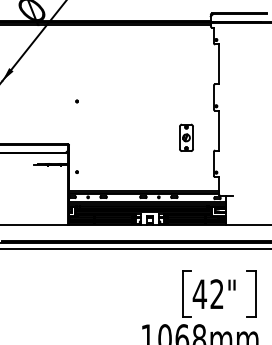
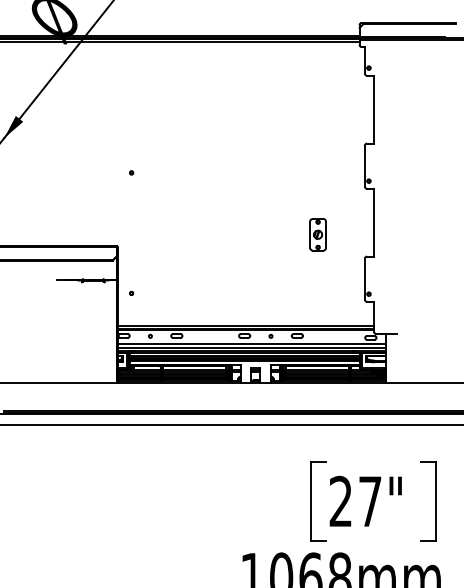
part: (186, 137) -> (318, 234), size x0.7
text: (207, 293) -> (353, 500), 42" -> 27"

